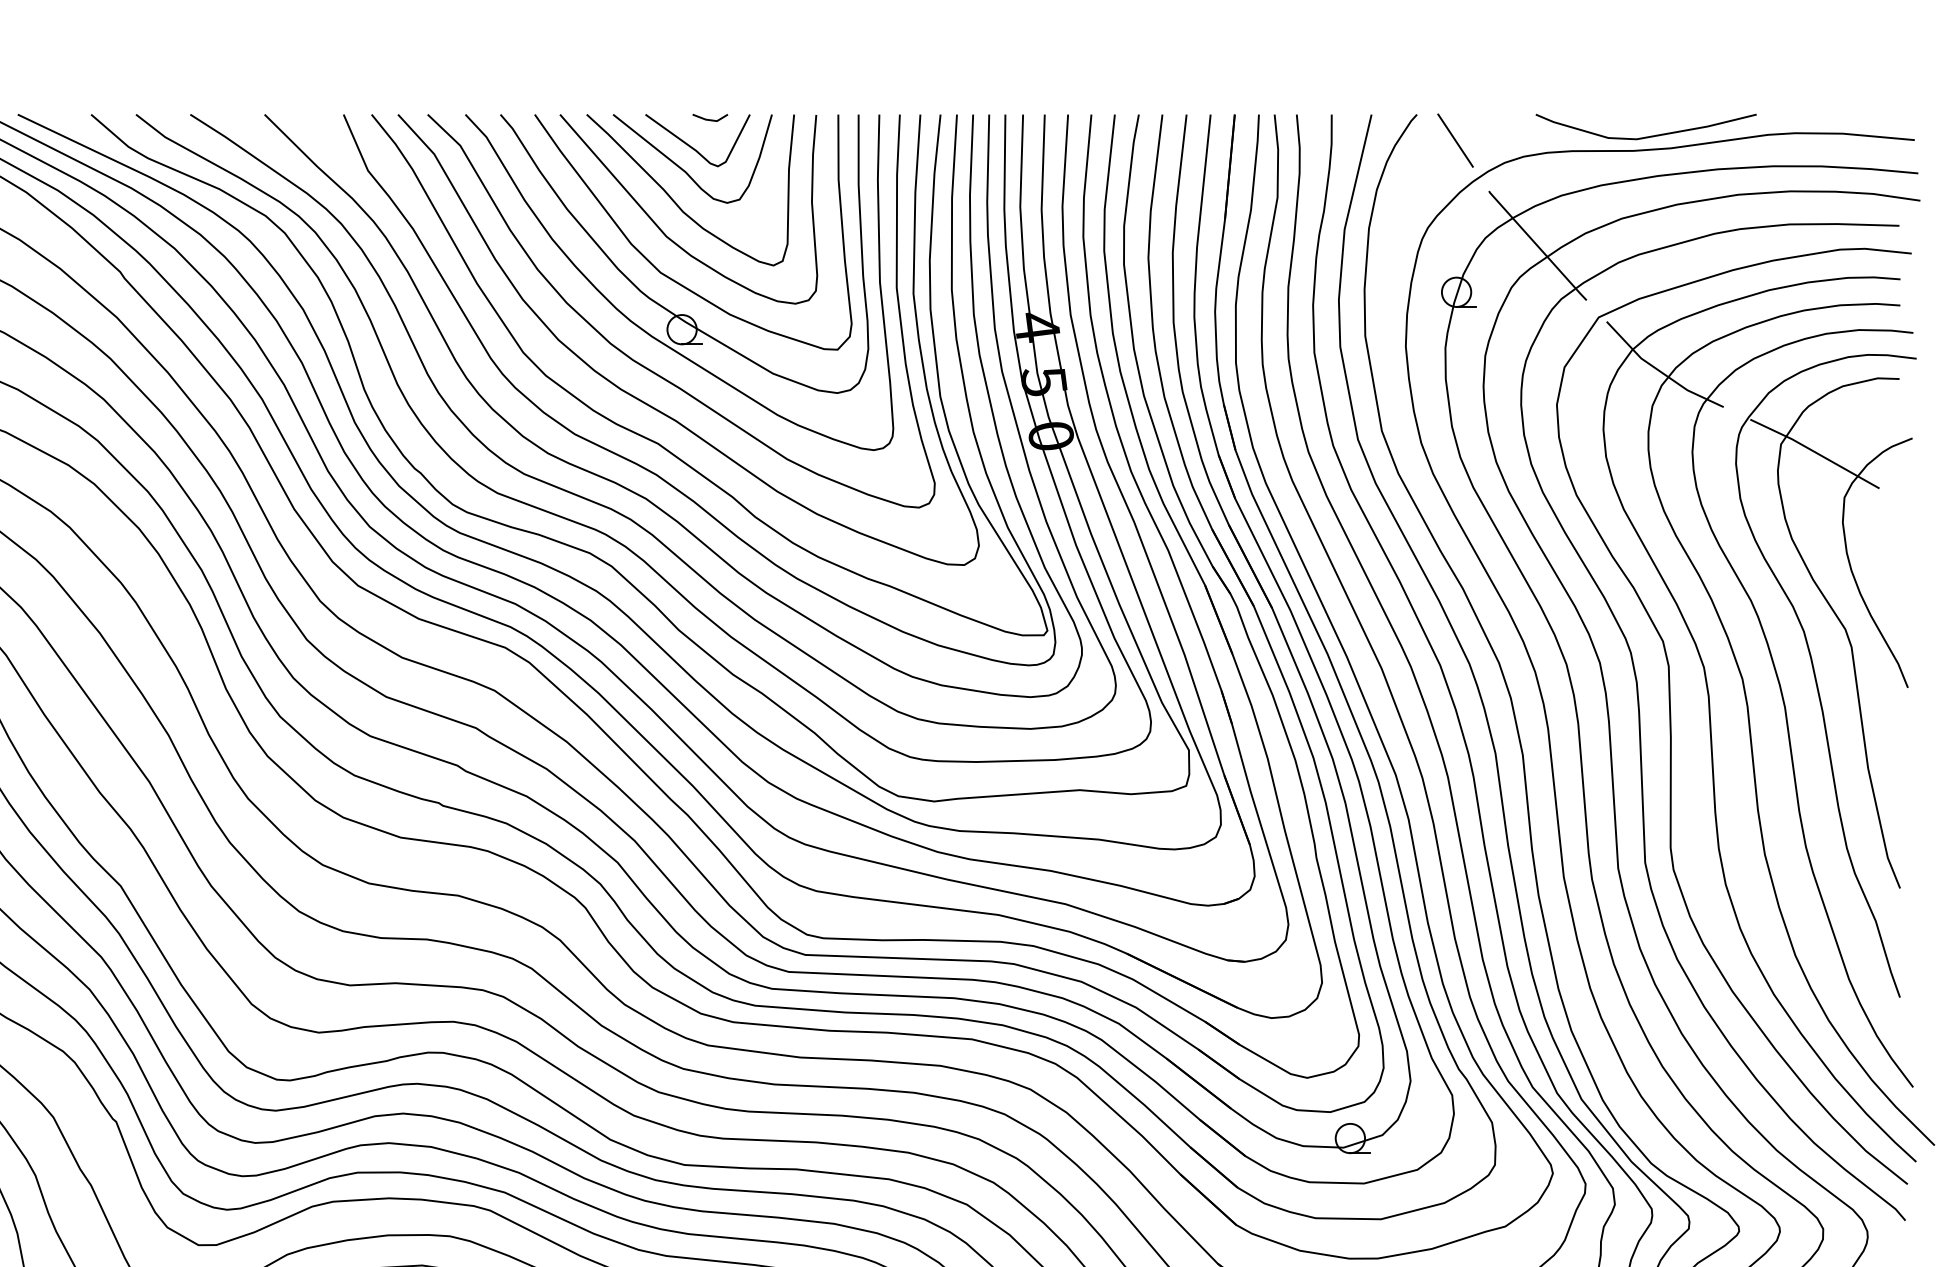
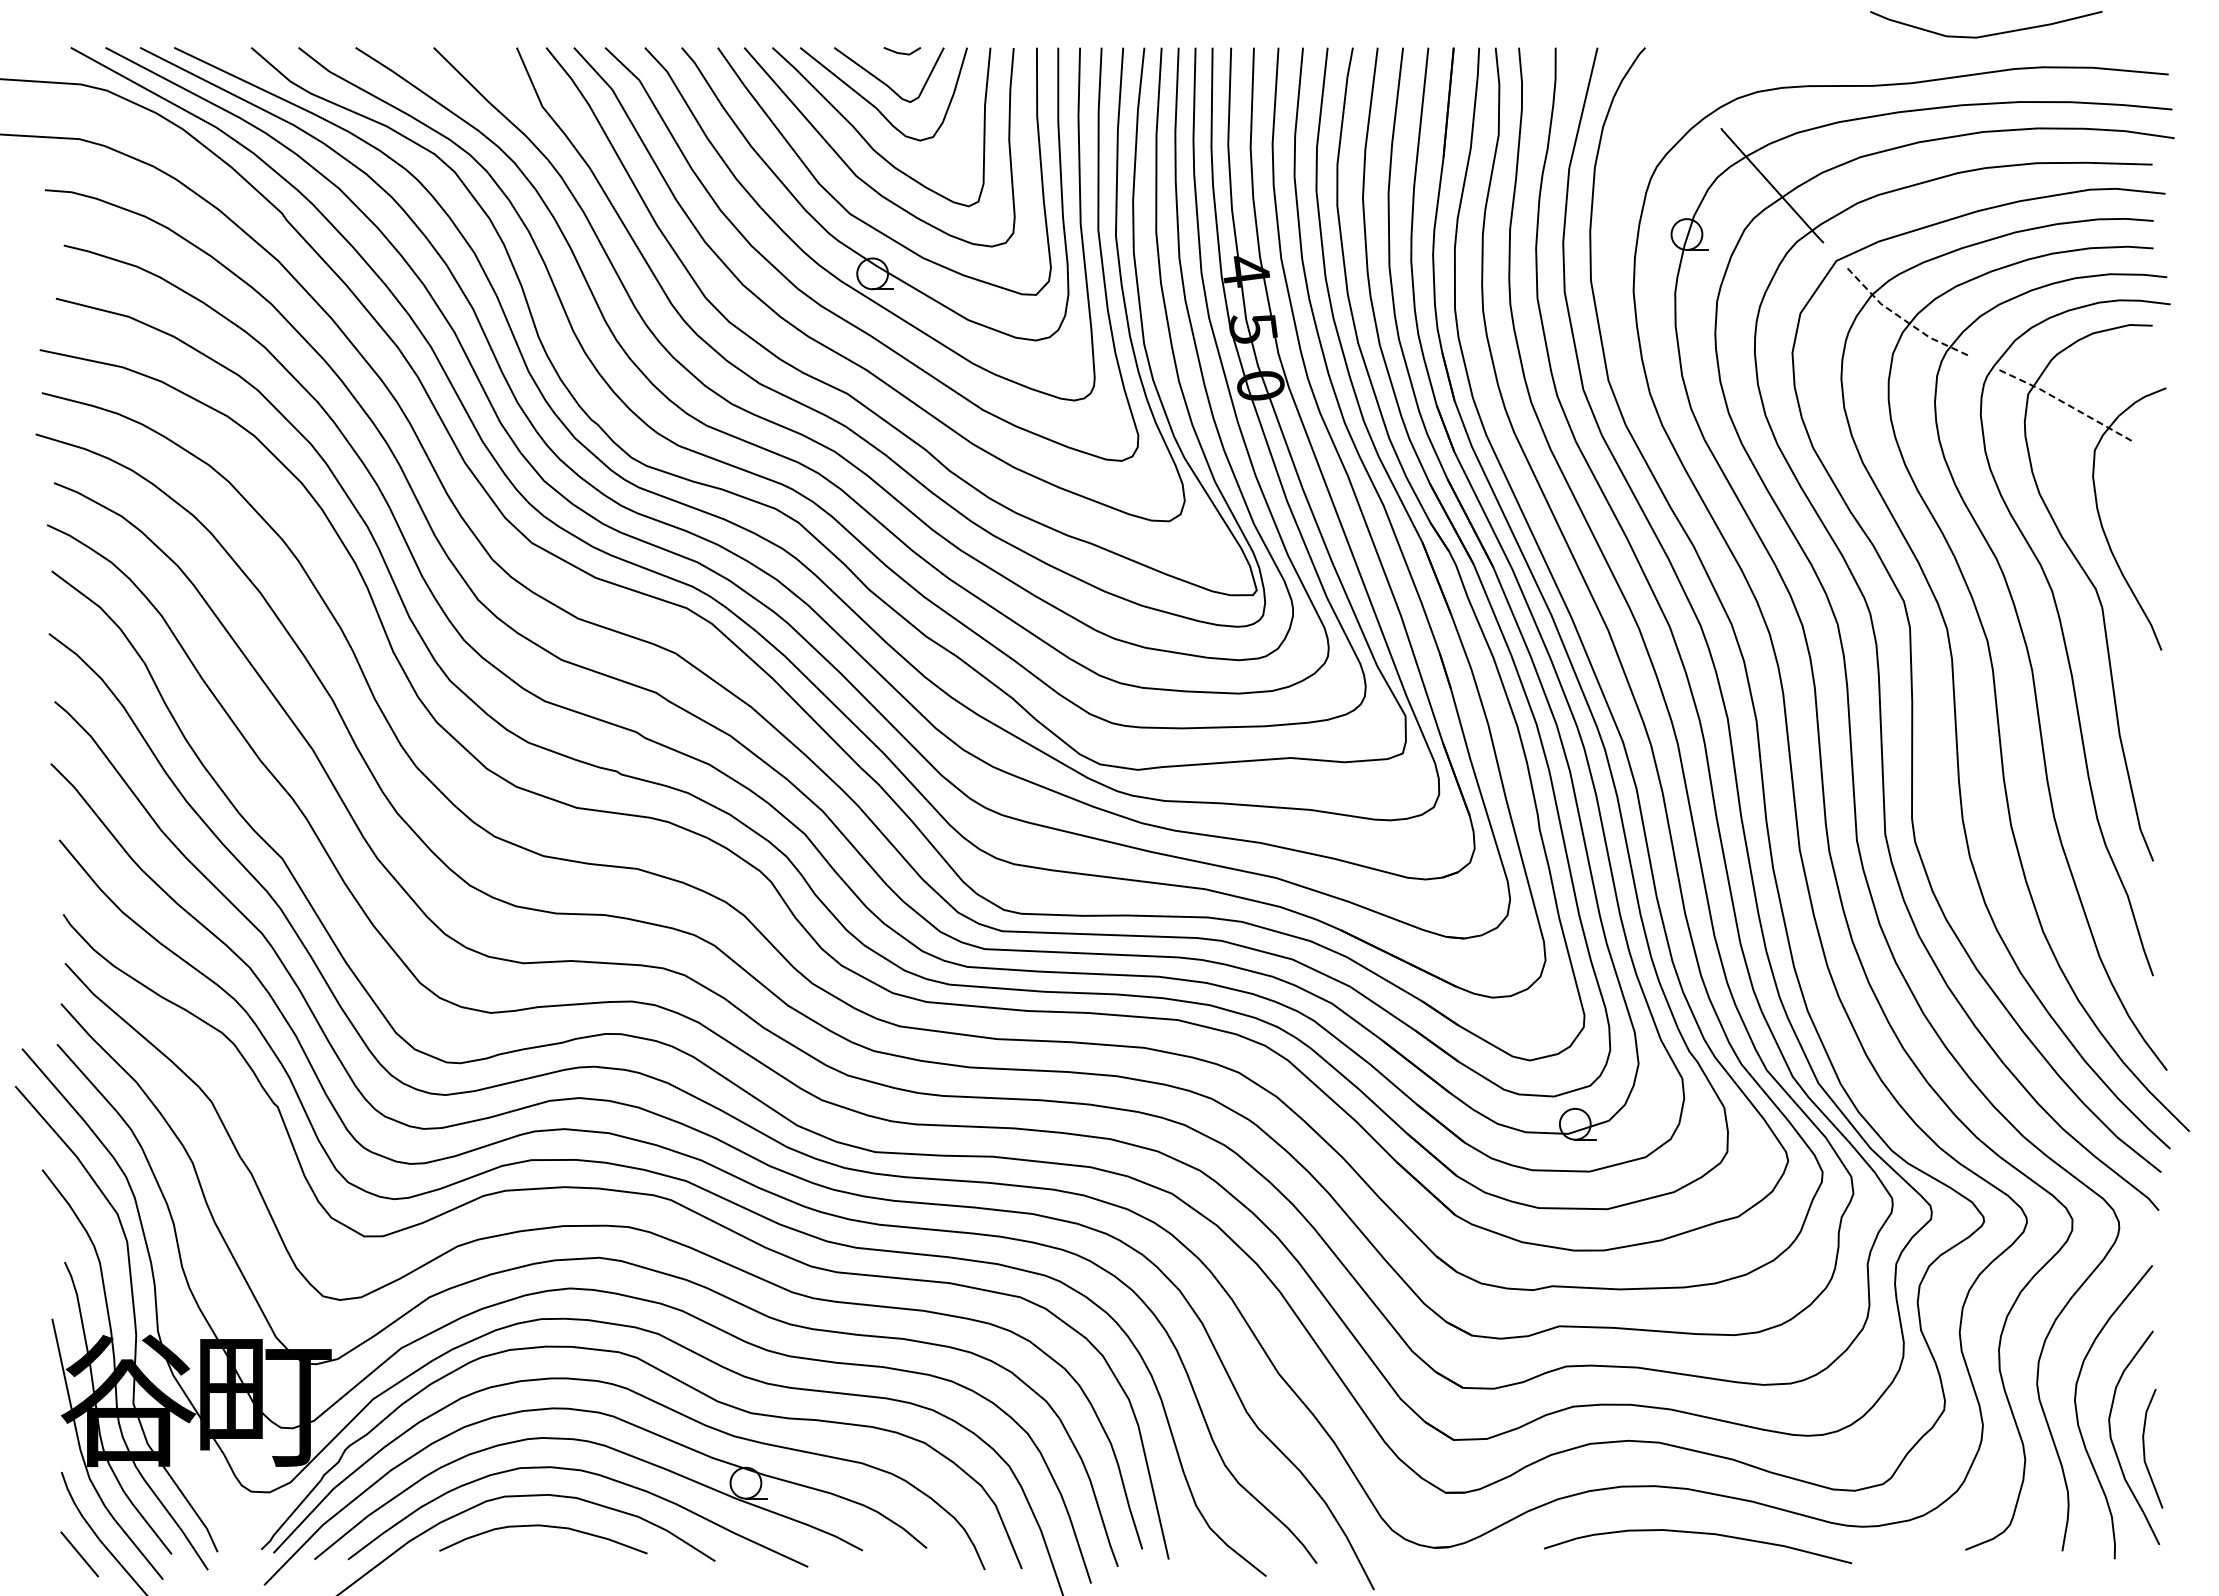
curve: (1647, 136) -> (1987, 34), moved
line: (1455, 140) -> (1685, 74), removed
line: (1660, 372) -> (1901, 318), solid -> dashed
line: (1815, 452) -> (2064, 402), solid -> dashed

